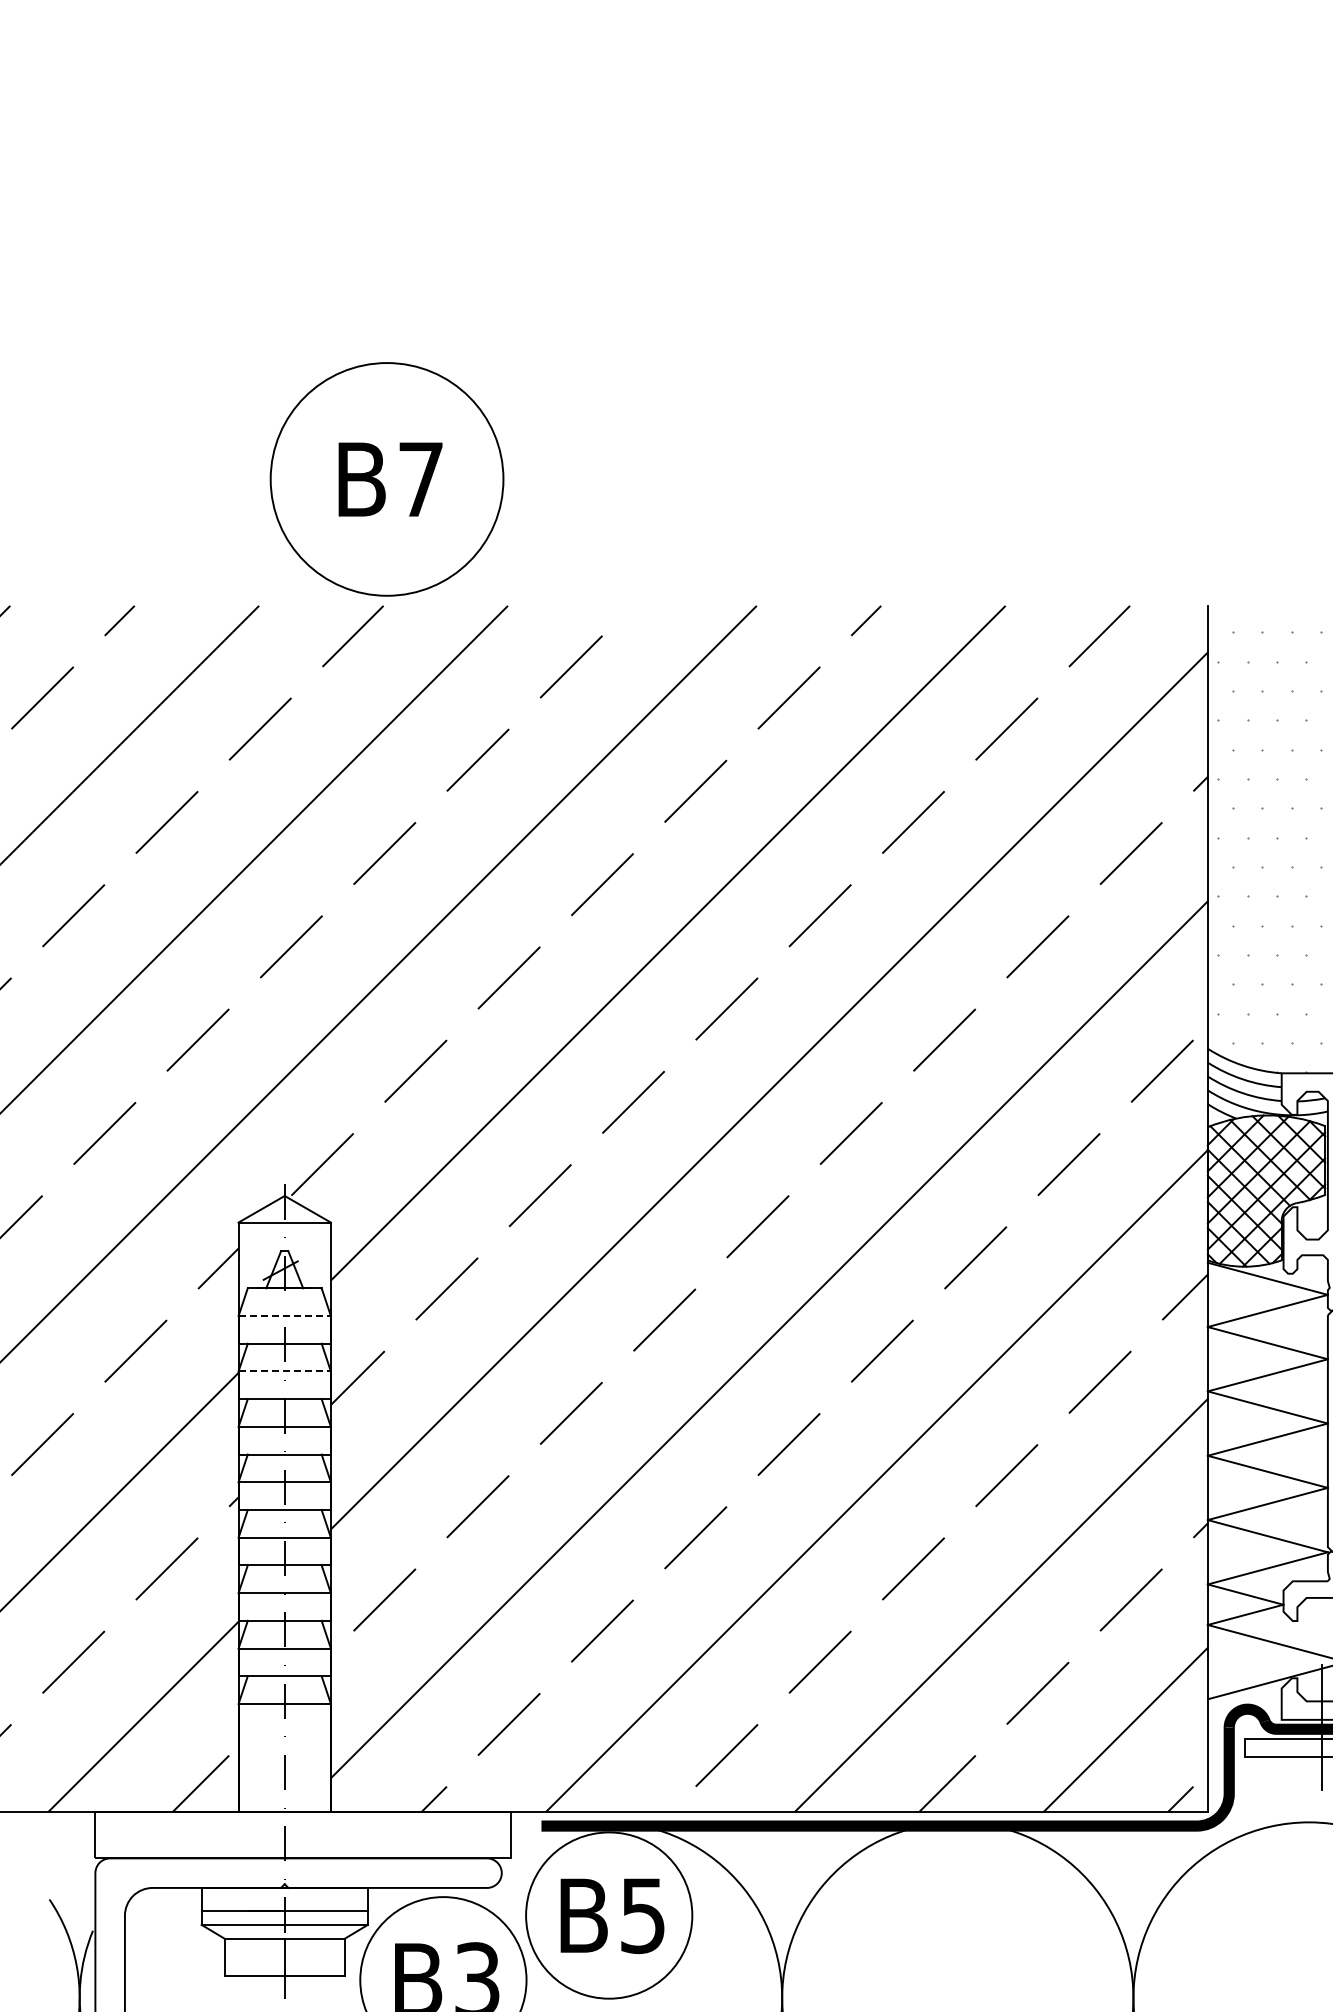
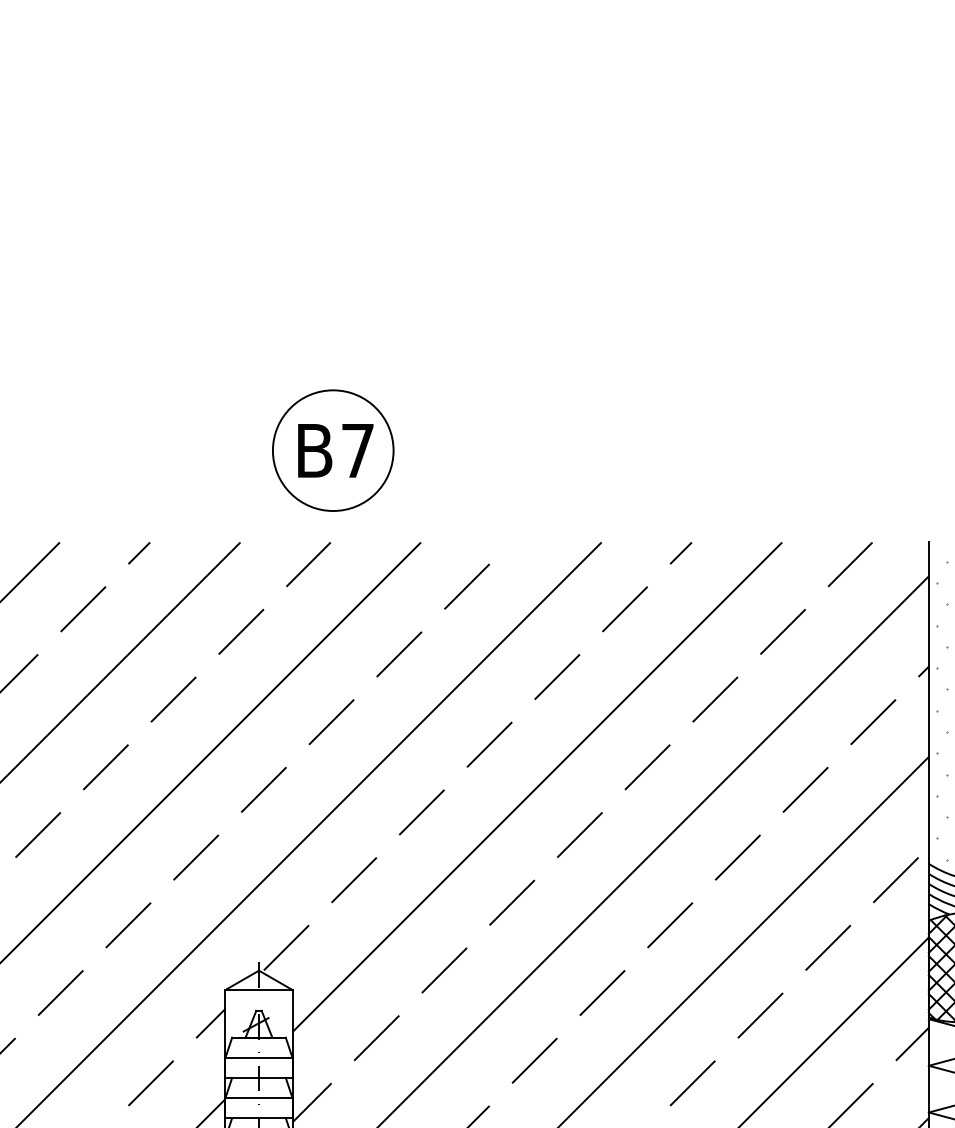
circle: (386, 479) -> (332, 450), size x0.71
line: (285, 1316) -> (259, 1058), dashed -> solid
line: (285, 1371) -> (259, 1098), dashed -> solid

